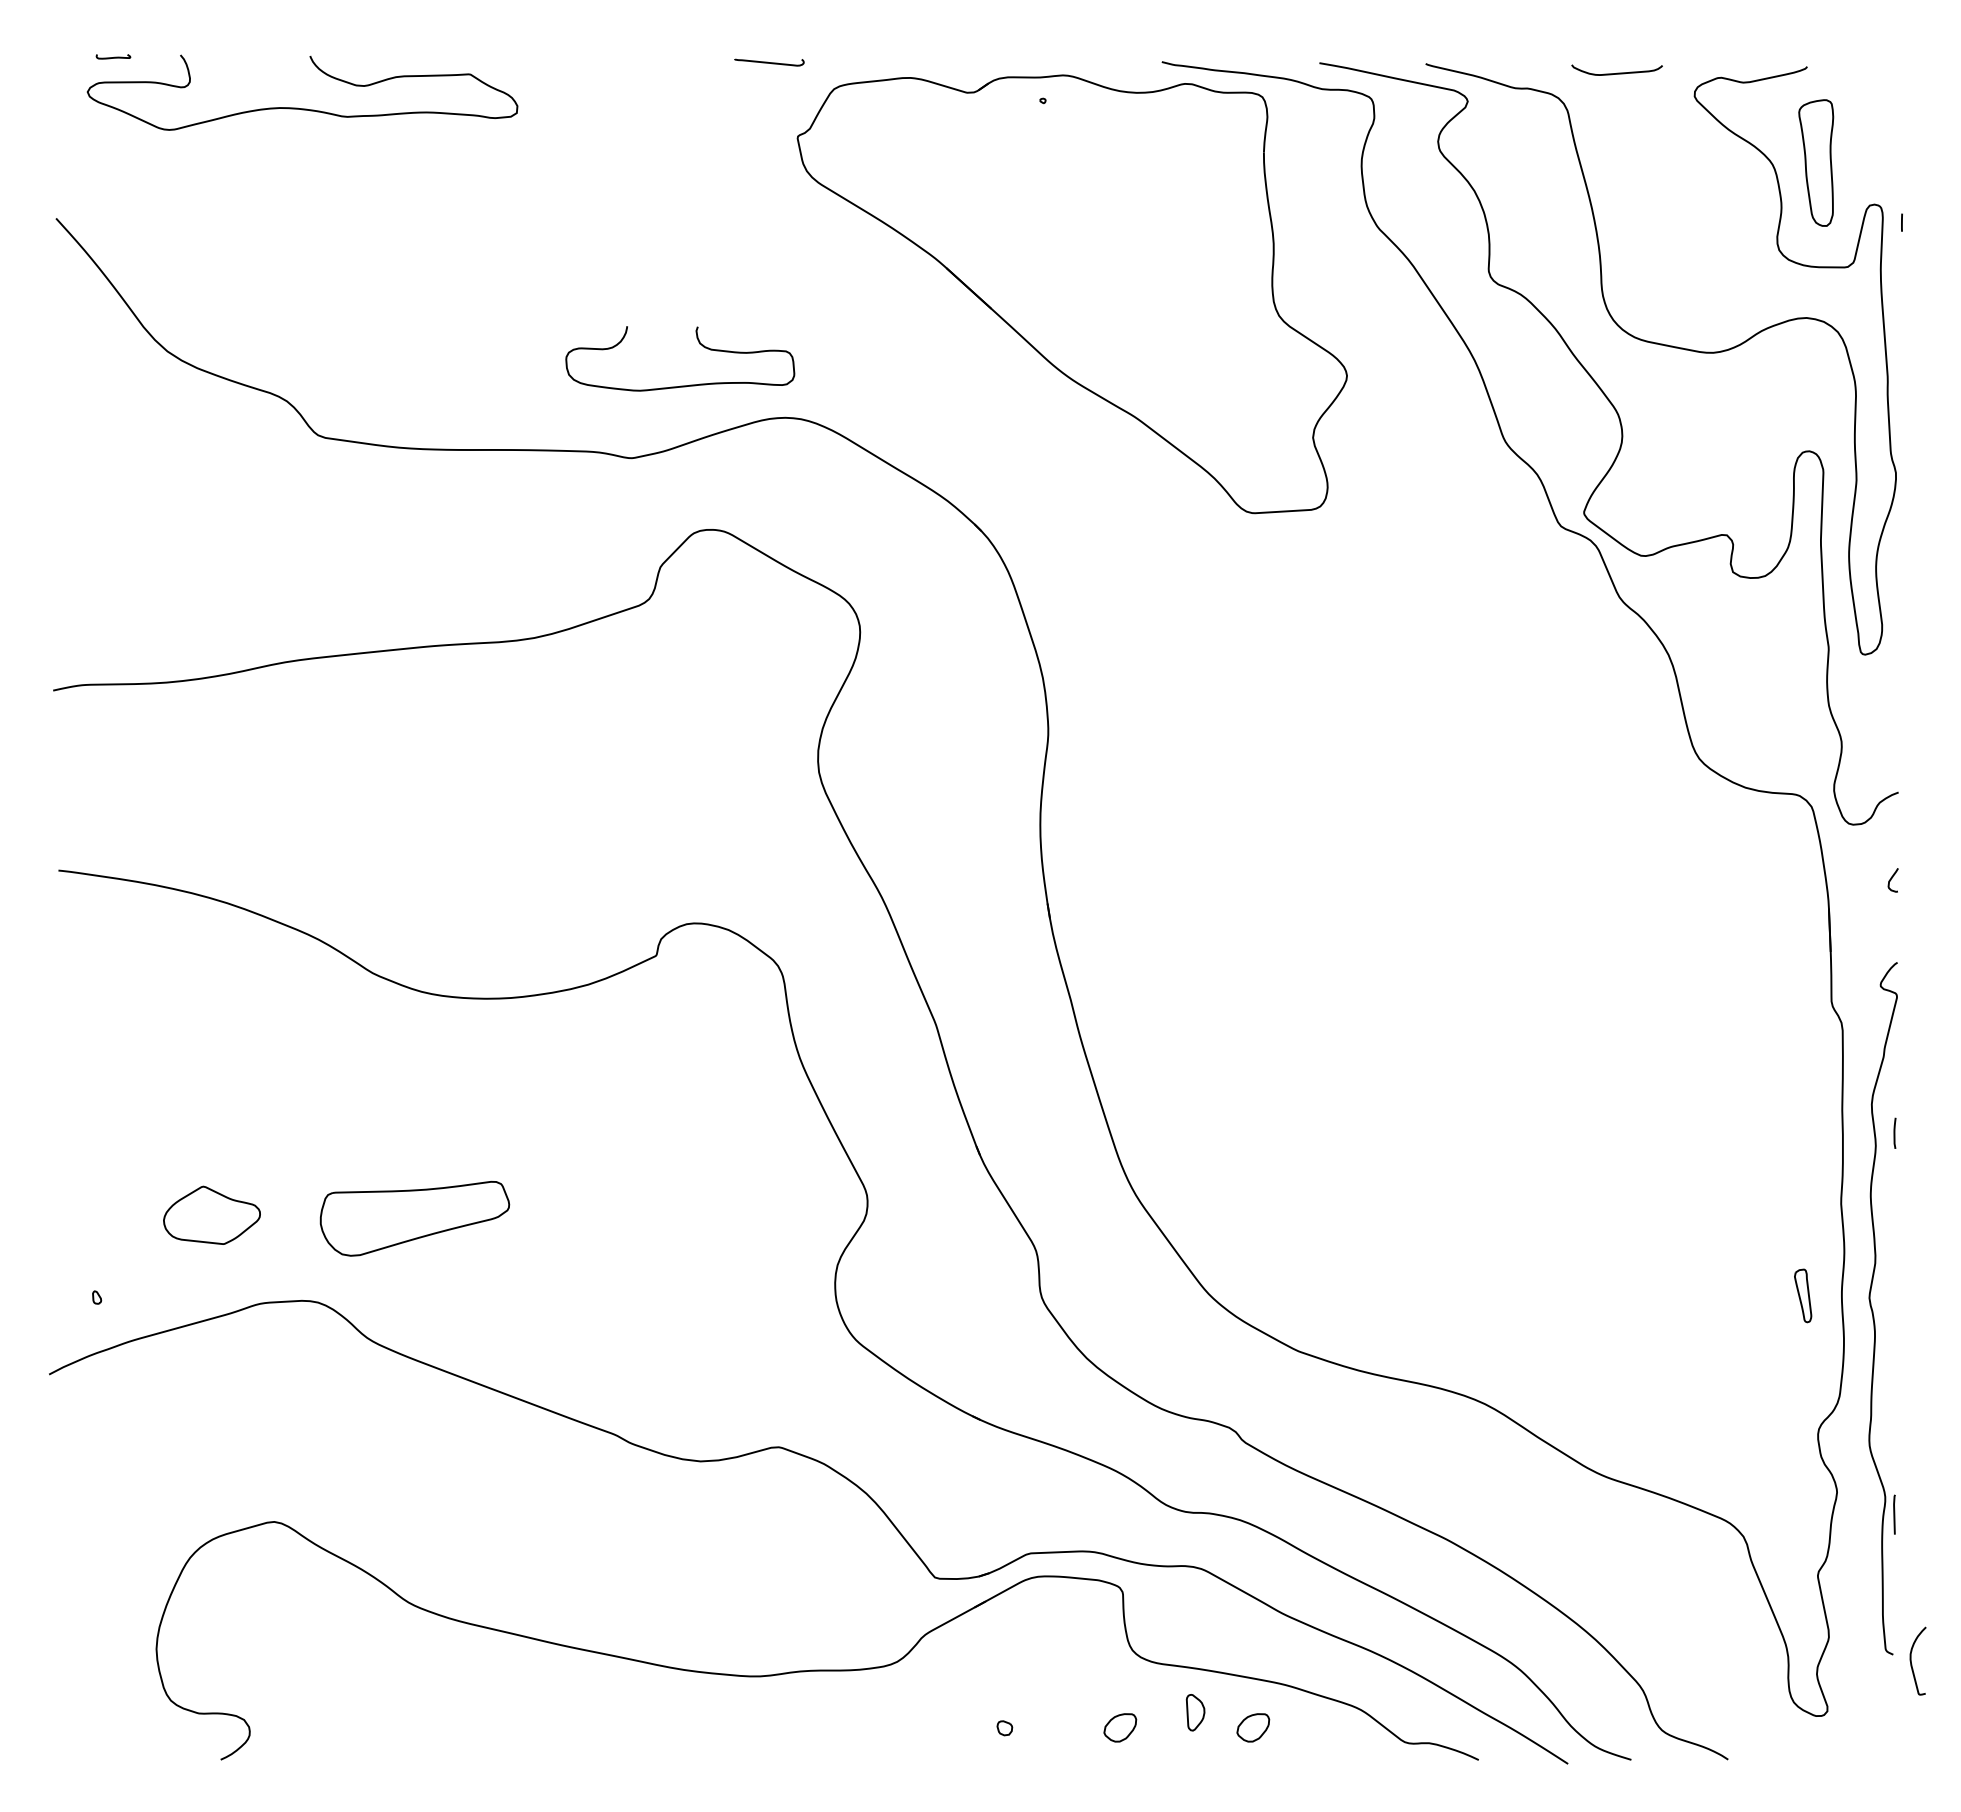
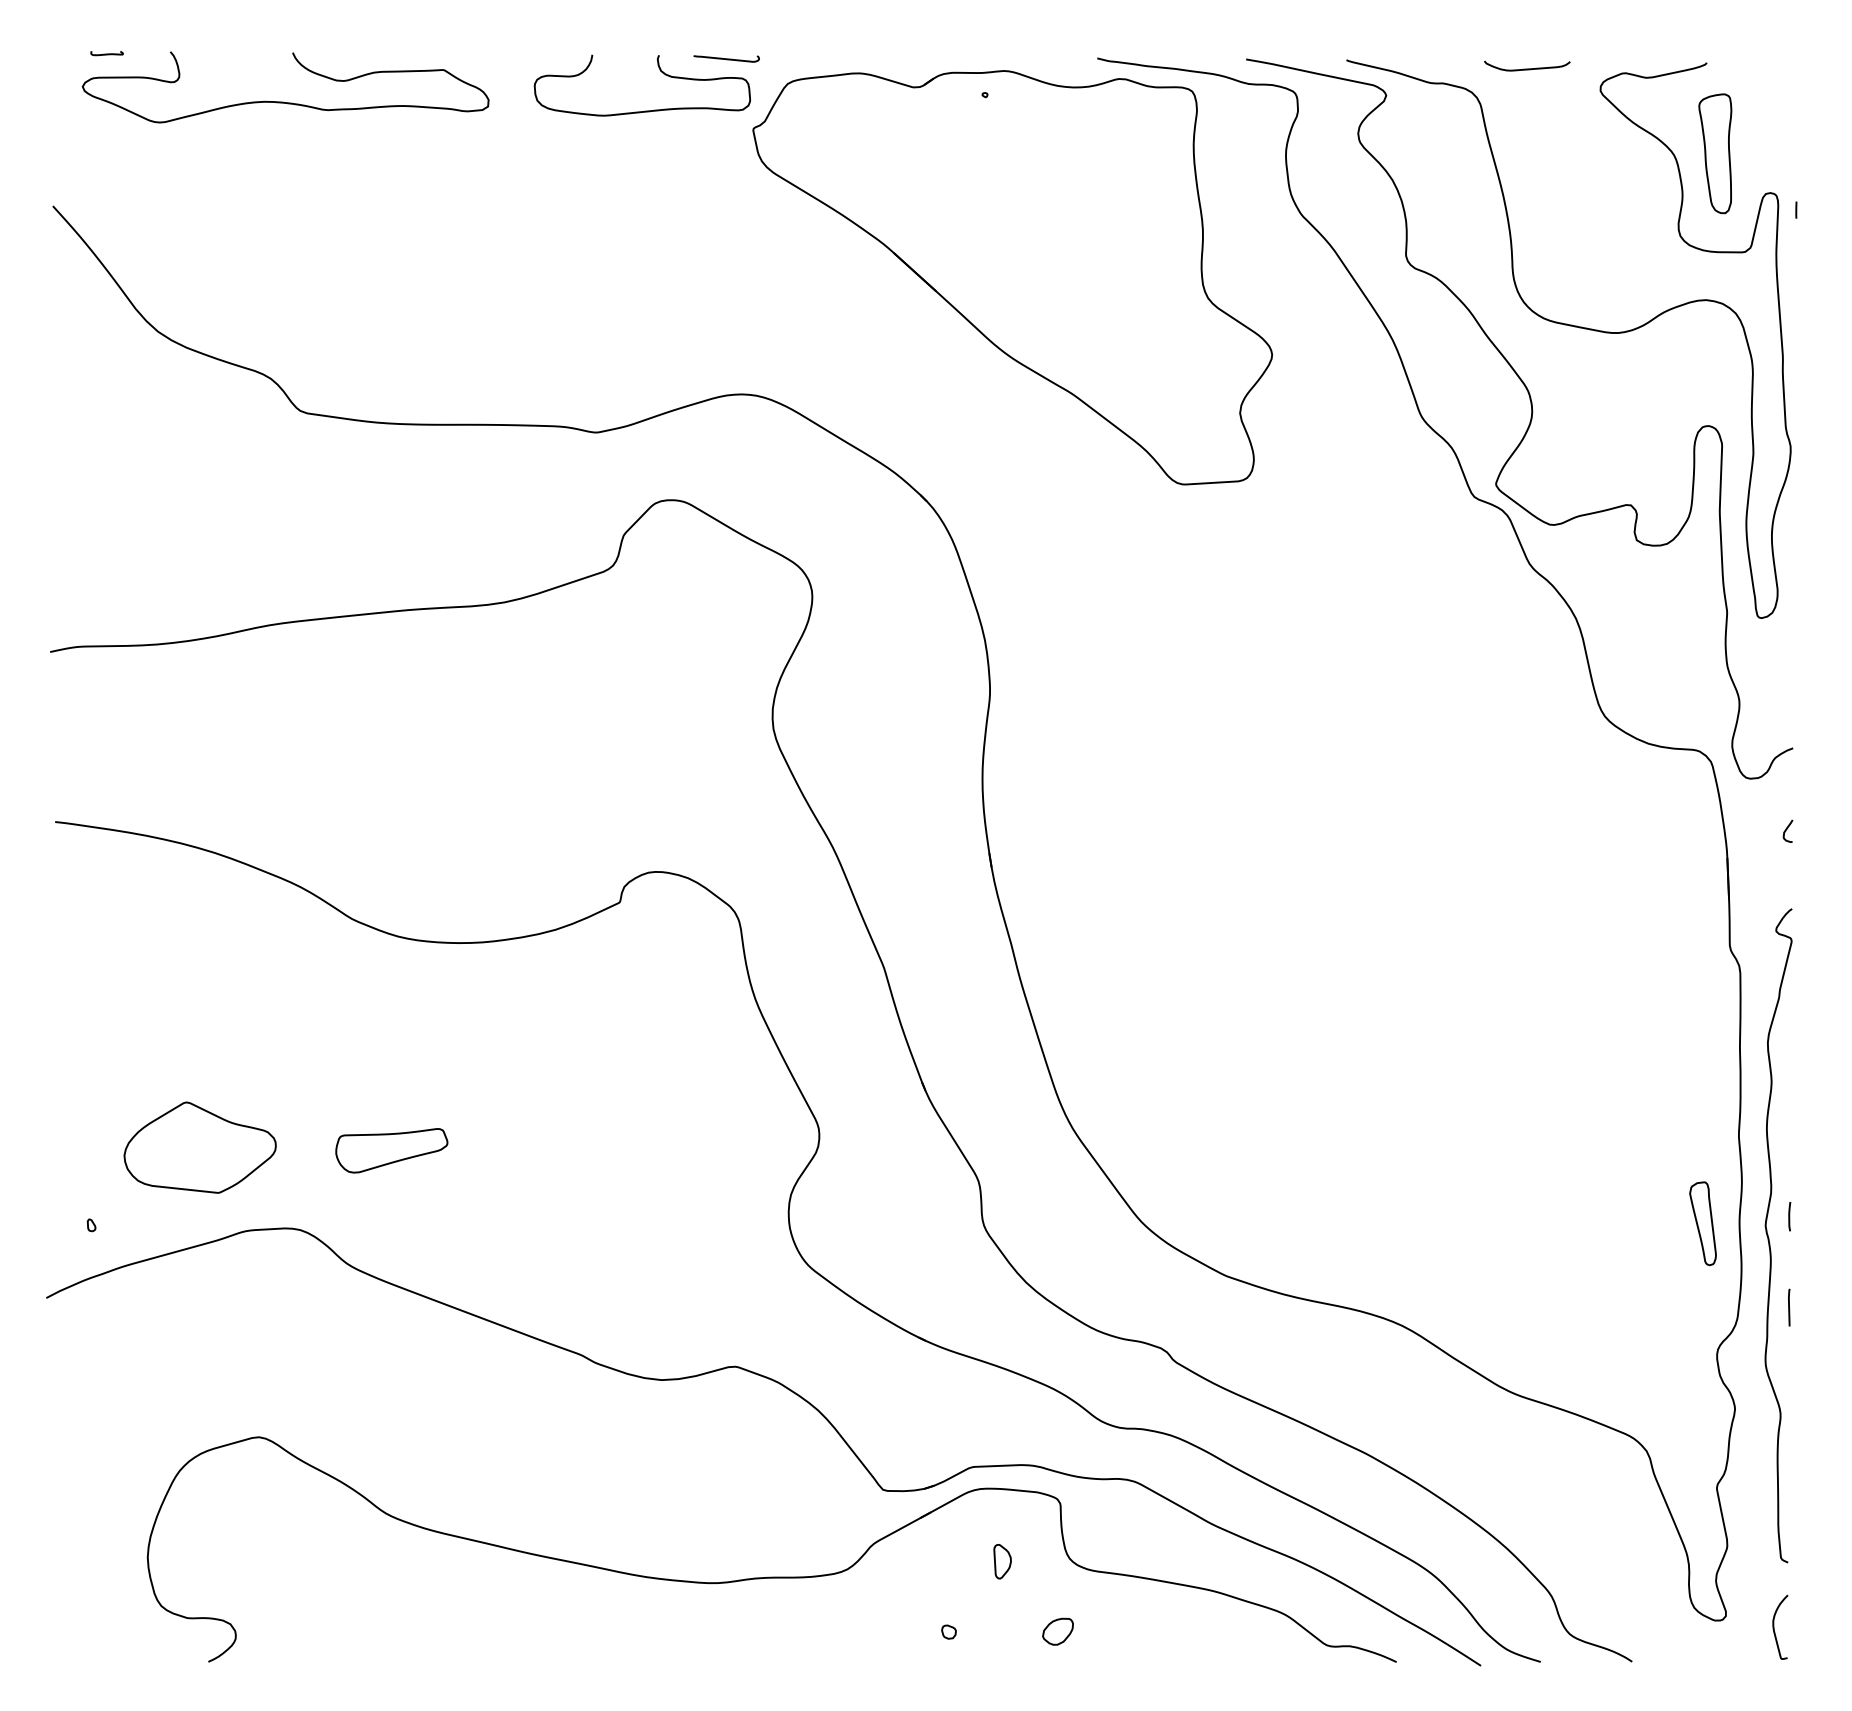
curve: (699, 344) -> (660, 72), moved
line: (1894, 1132) -> (1789, 1215), moved
part: (211, 1215) -> (199, 1147), size x1.67
part: (414, 1218) -> (391, 1150), size x0.62
part: (1802, 1295) -> (1702, 1223), size x1.67
line: (1894, 1514) -> (1789, 1307), moved
curve: (1911, 1660) -> (1774, 1626), moved
part: (1195, 1712) -> (1002, 1561), moved
part: (1253, 1727) -> (1183, 1631), removed

